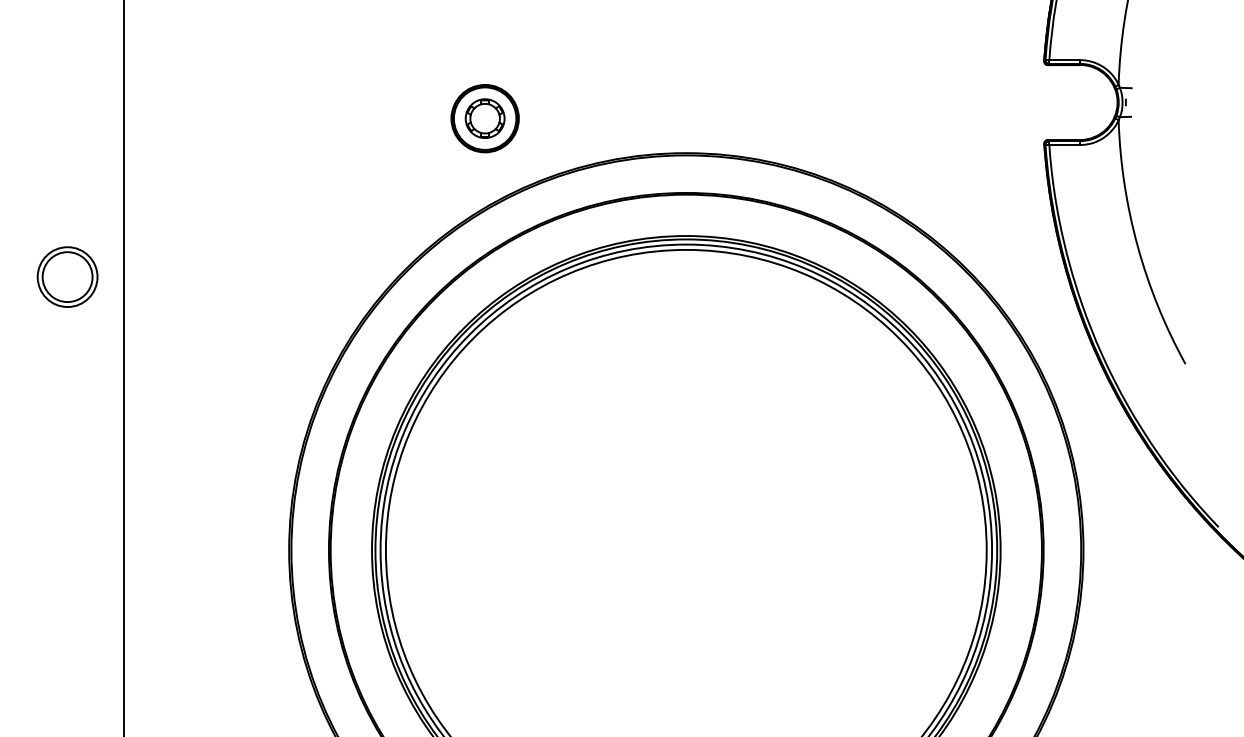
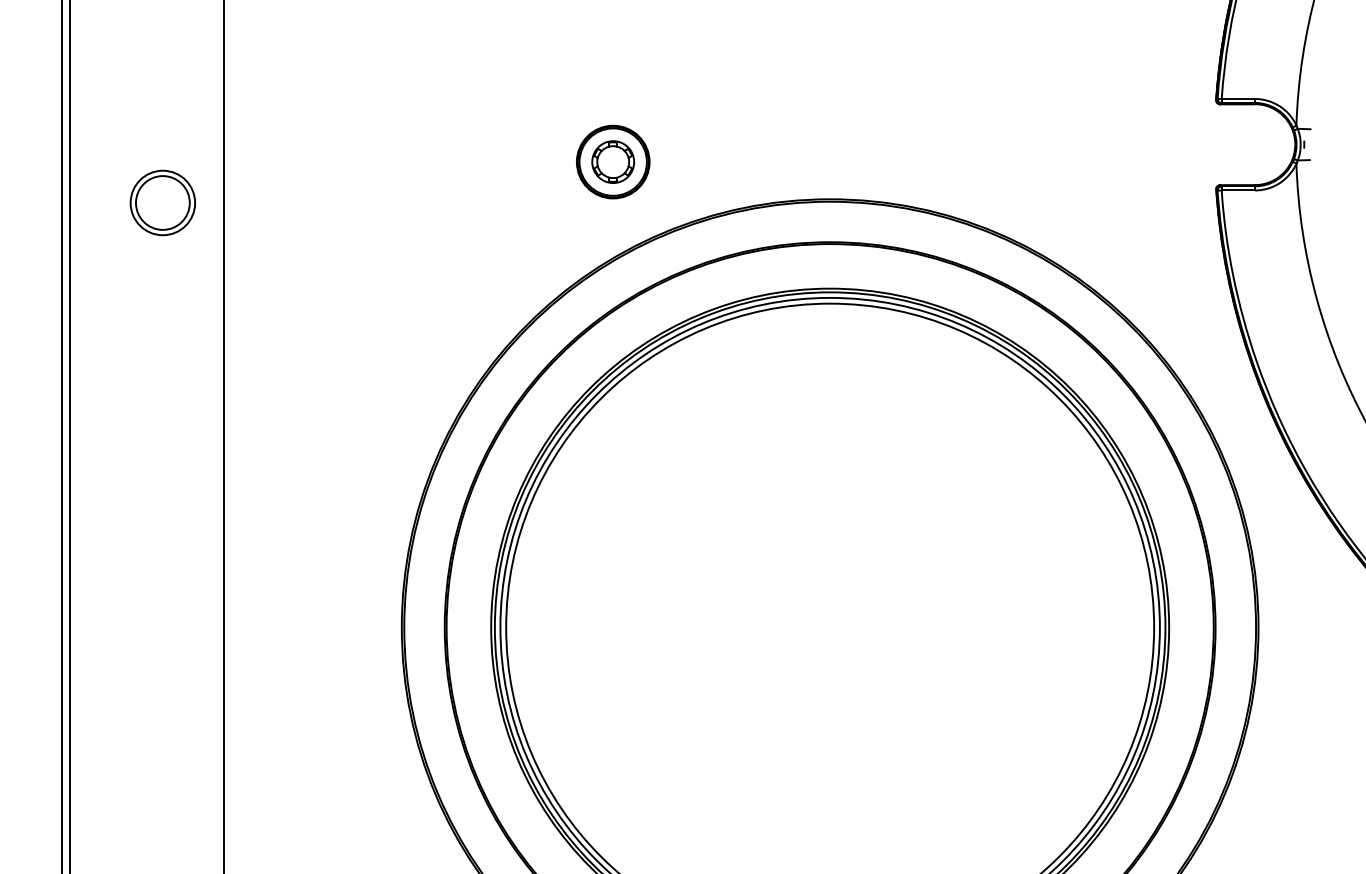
part: (67, 276) -> (162, 202), moved

